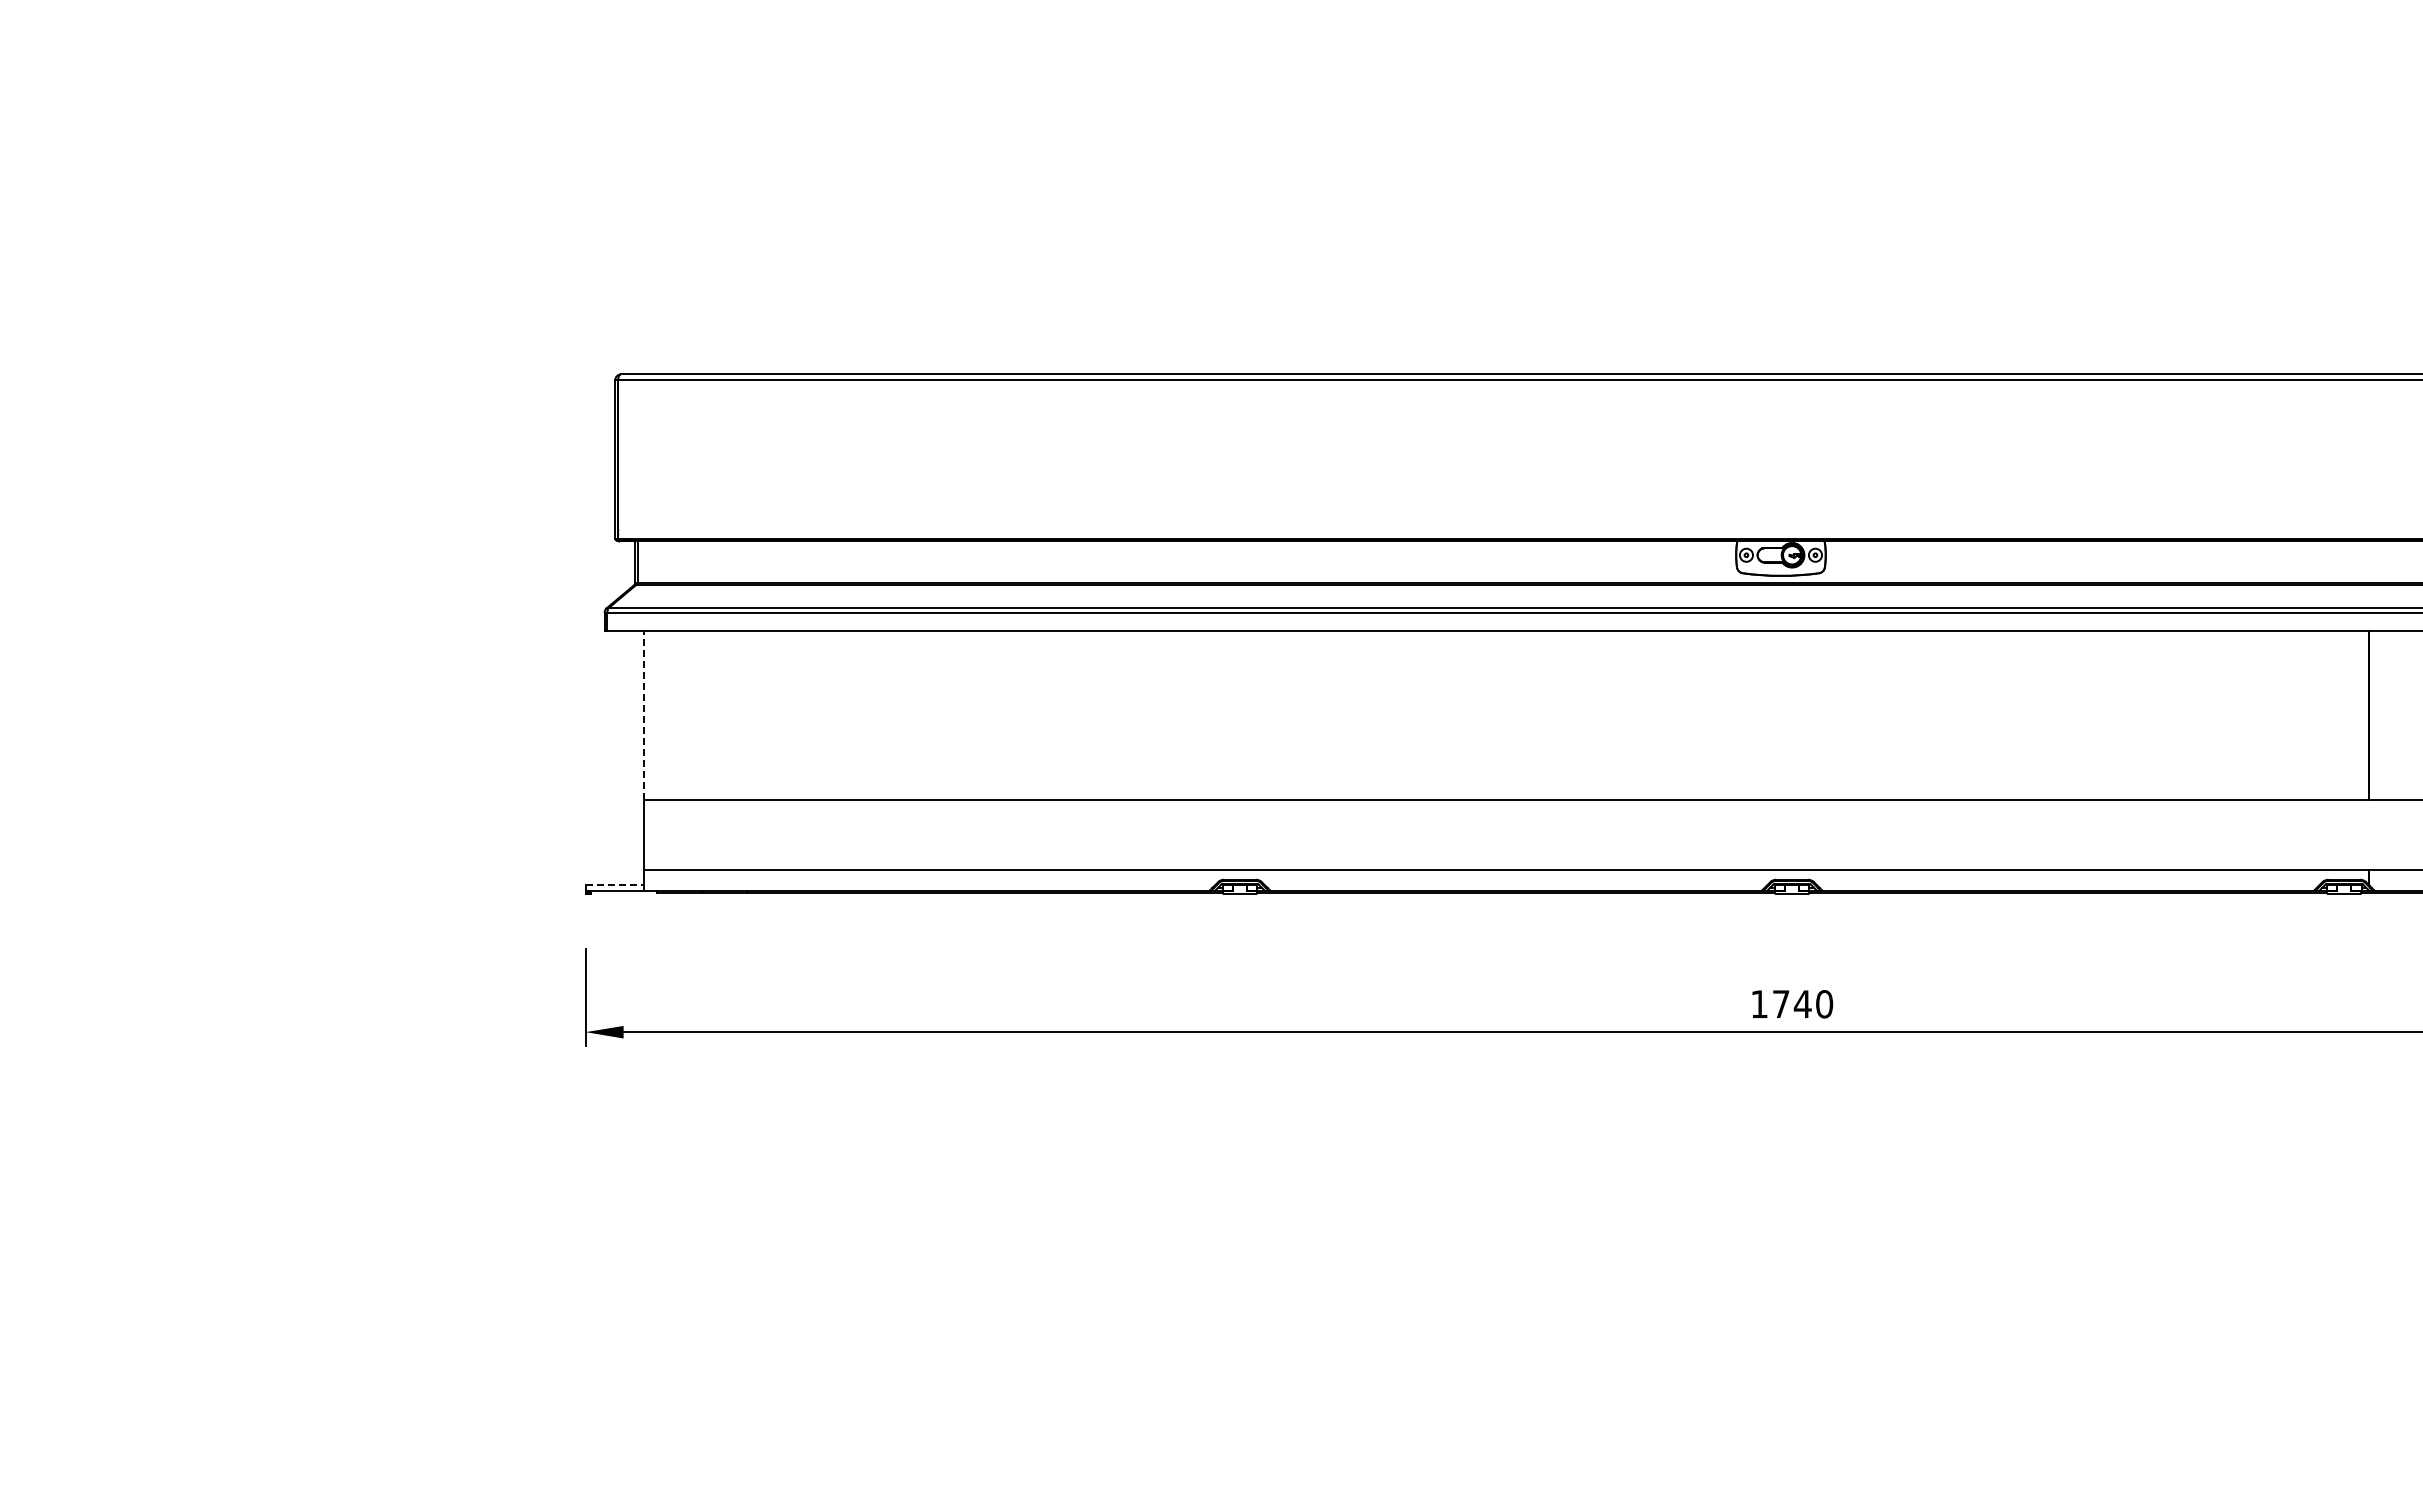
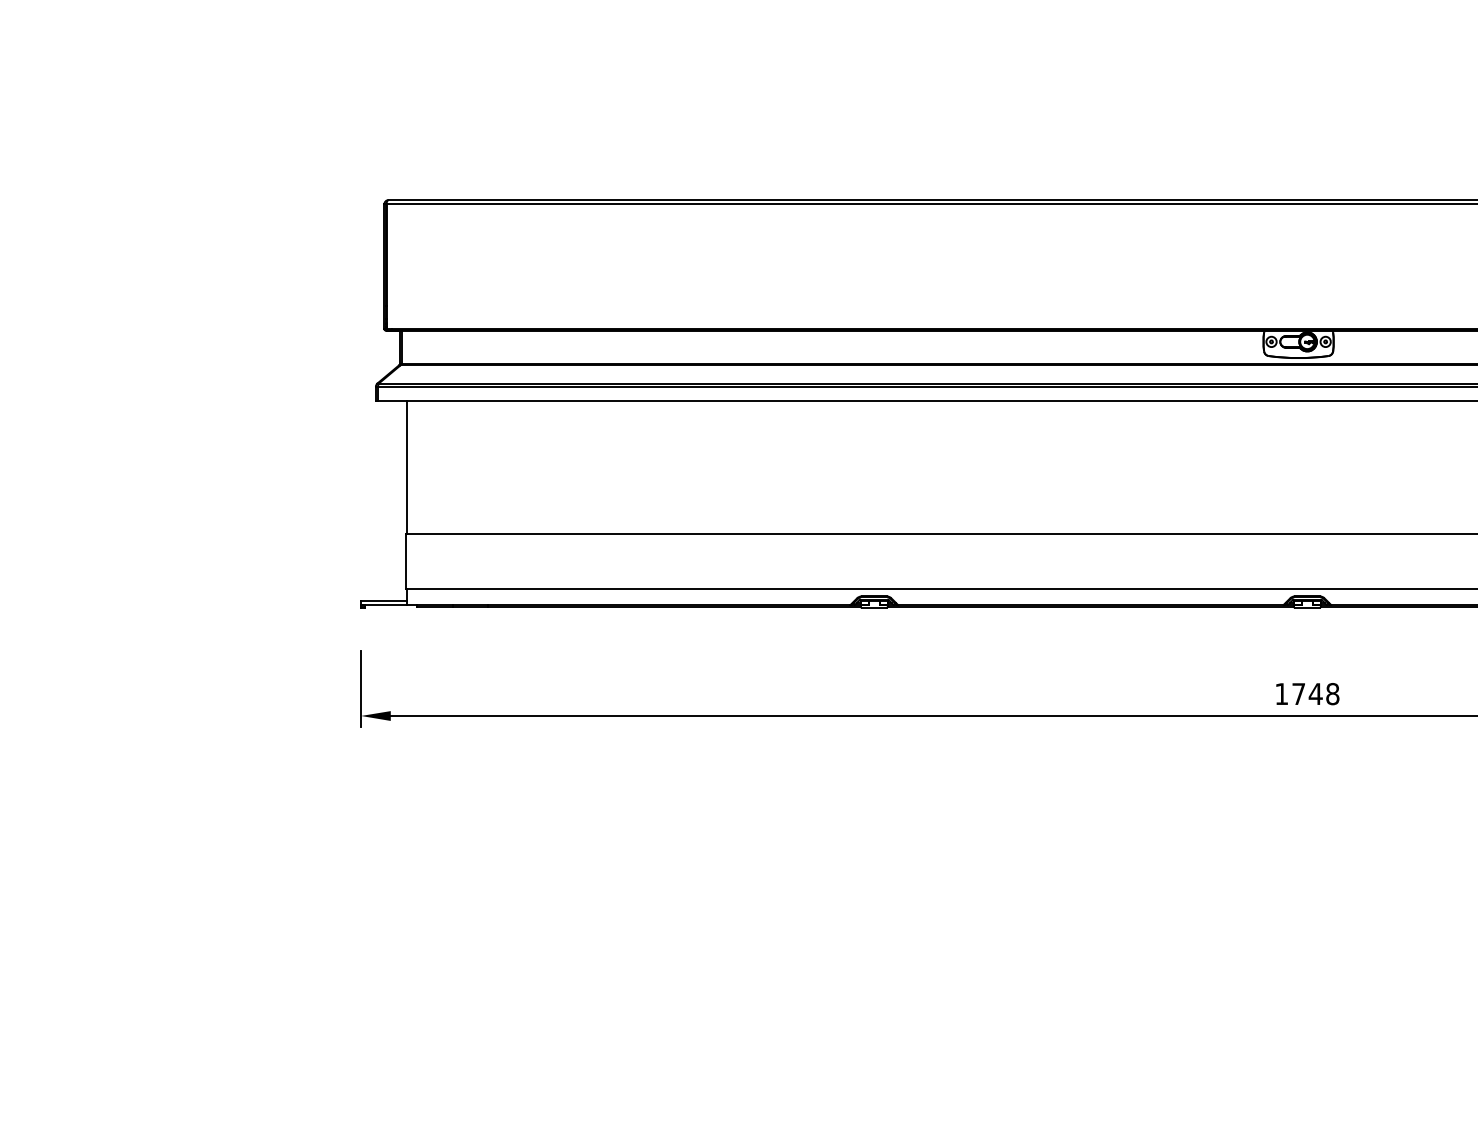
line: (643, 714) -> (406, 466), dashed -> solid
line: (614, 885) -> (383, 600), dashed -> solid
text: (1824, 1004) -> (1332, 694), 1740 -> 1748

